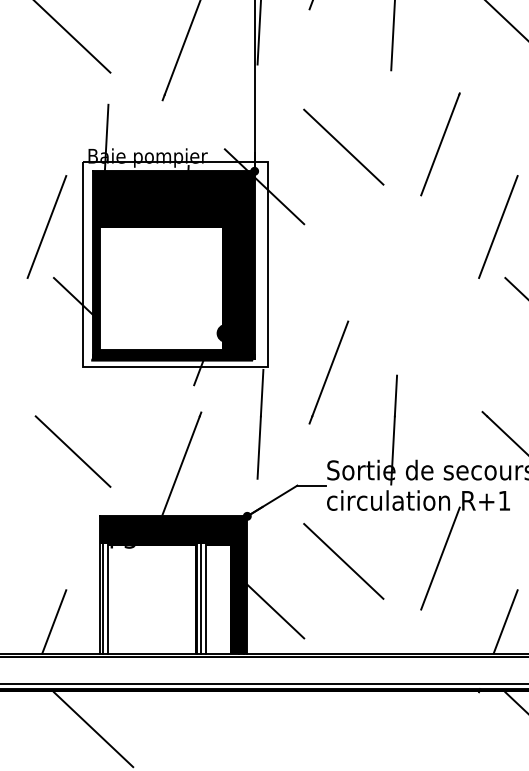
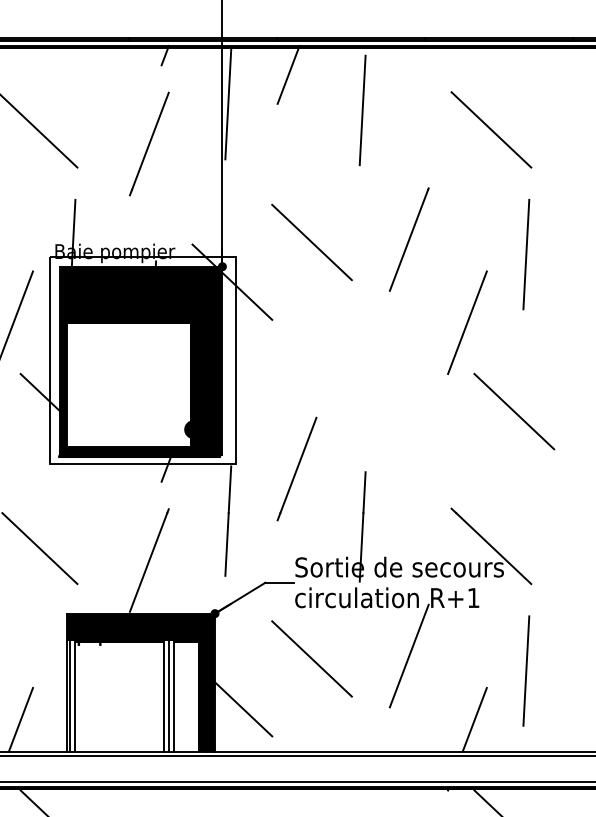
text: (129, 547) -> (96, 644), P3 -> P4

